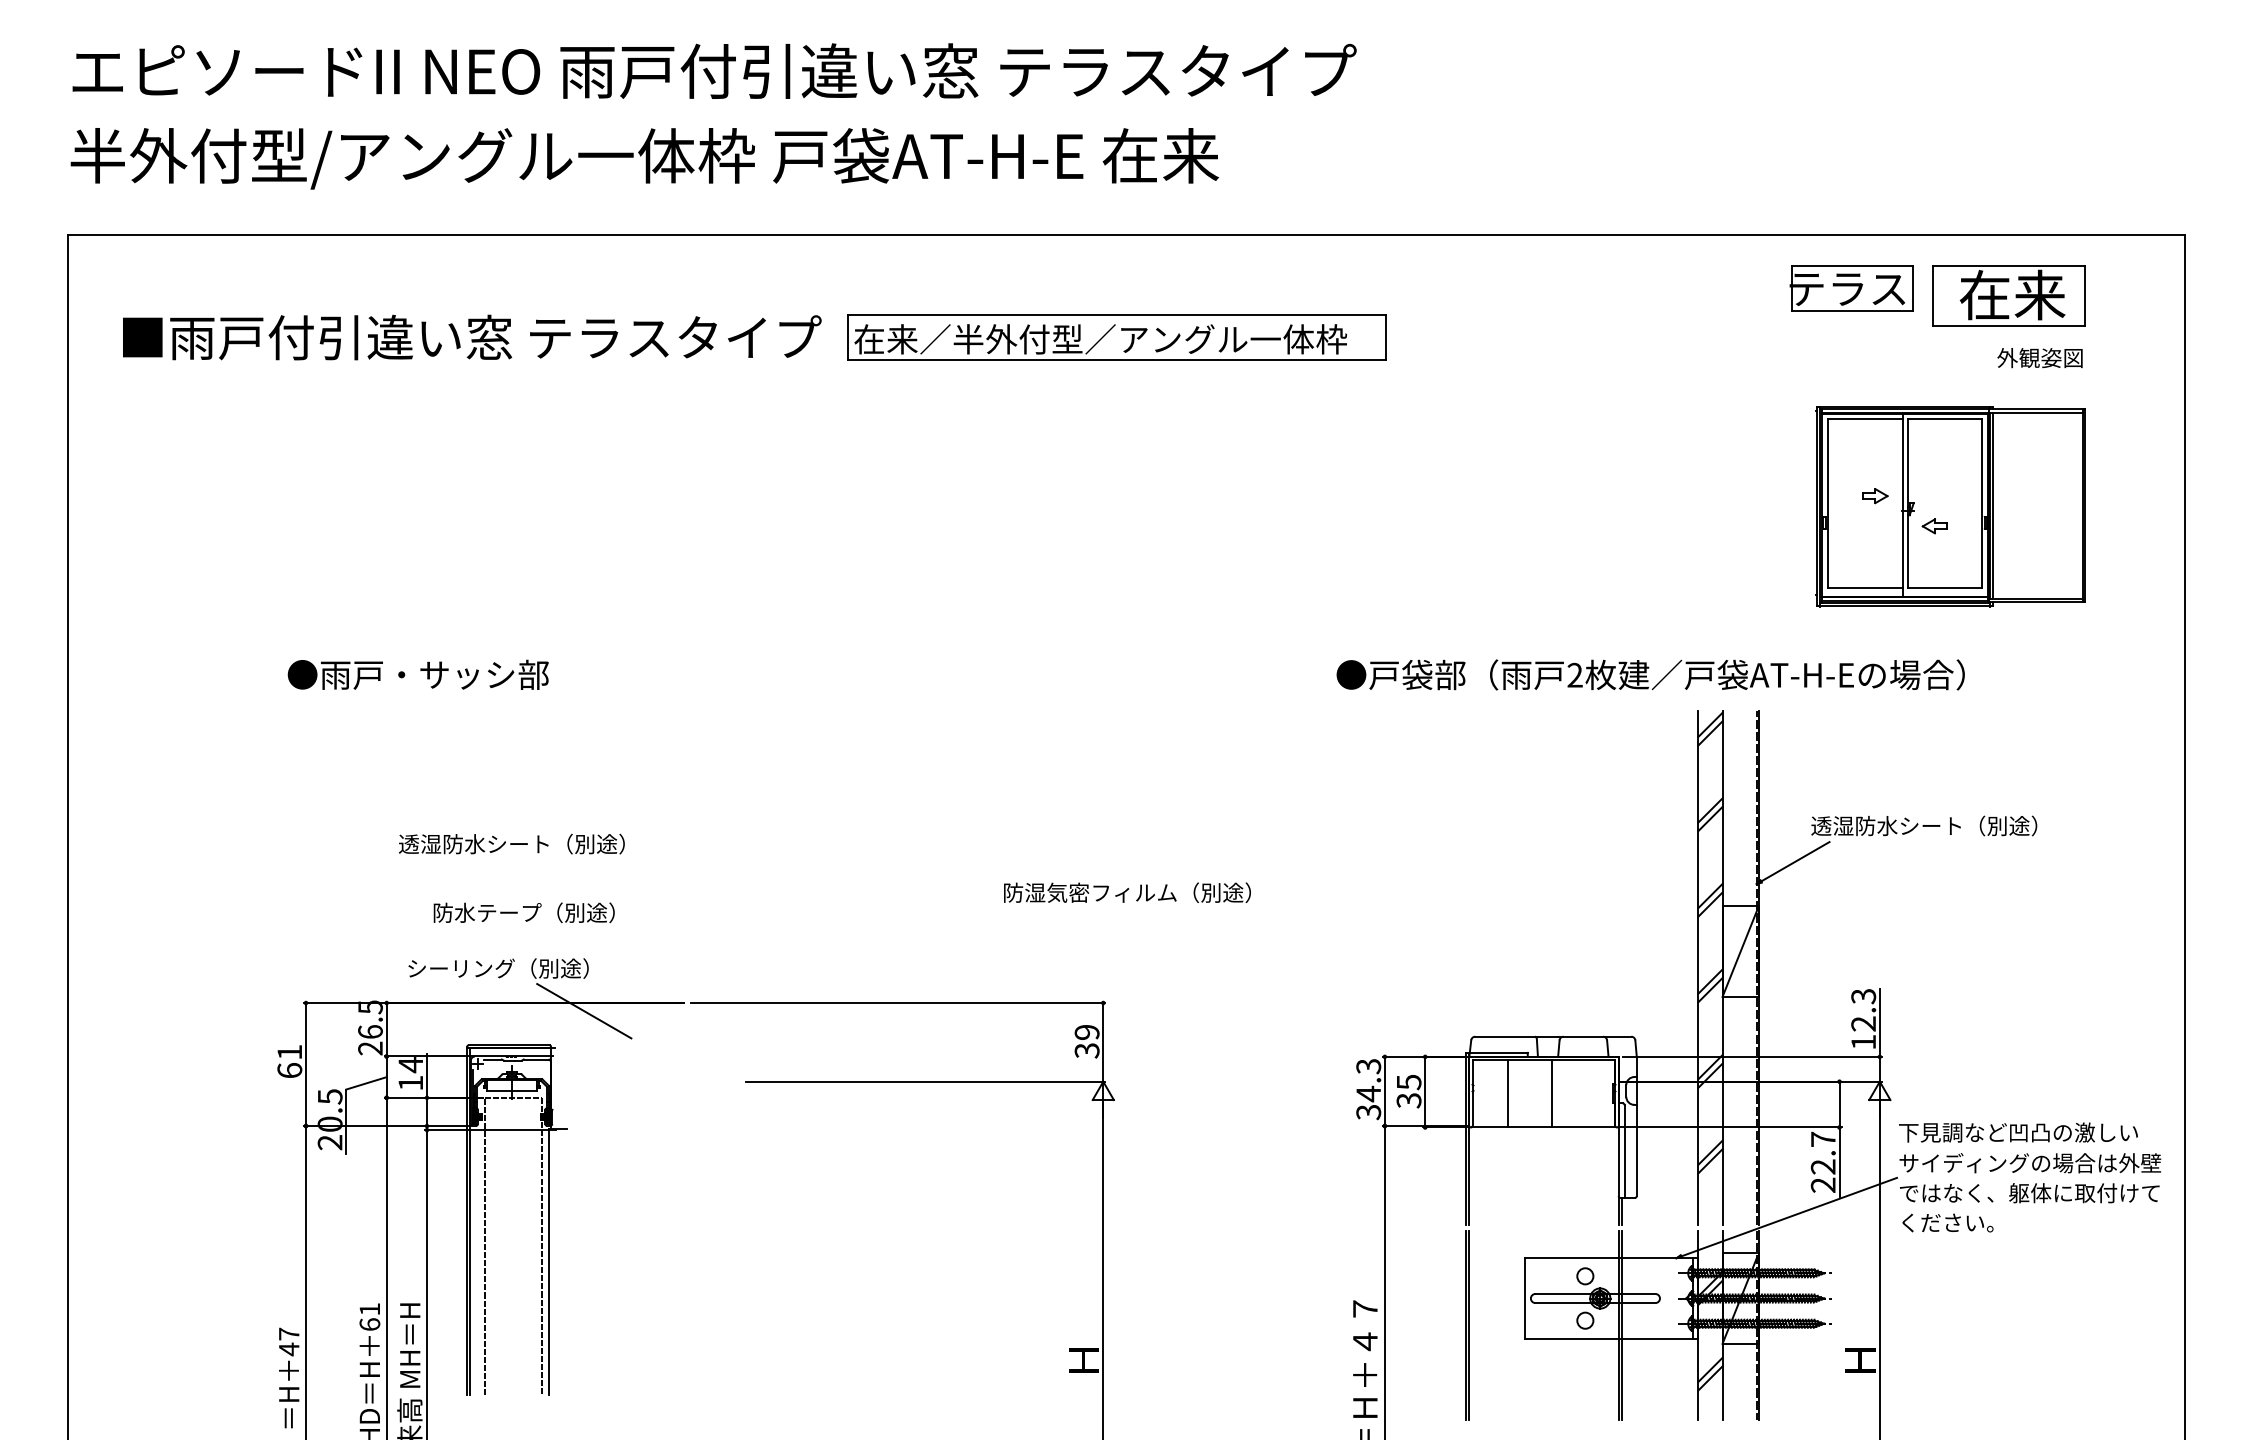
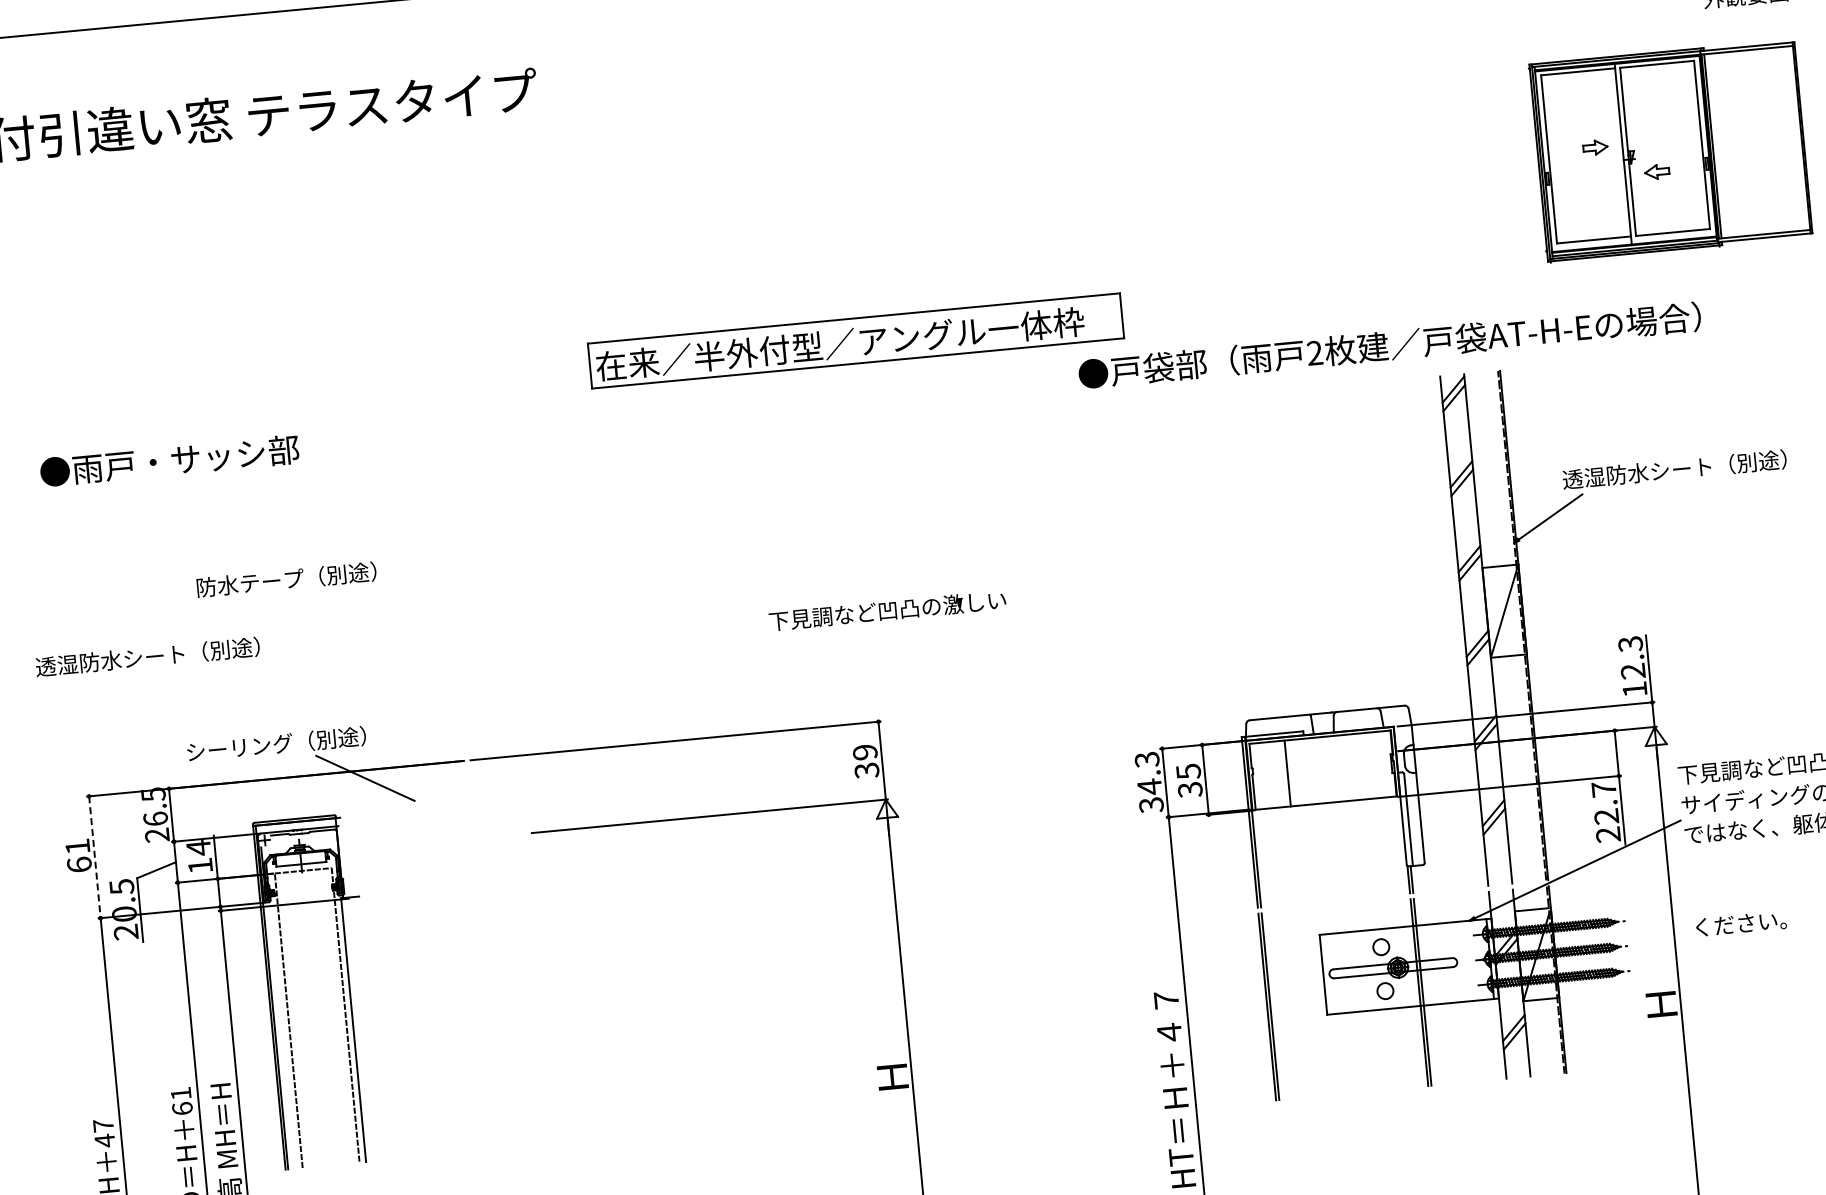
part: (1116, 337) -> (855, 340), moved
text: (511, 843) -> (147, 656), moved
text: (1126, 892) -> (891, 610), 防湿気密フィルム（別途） -> 下見調など凹凸の激しい
text: (523, 912) -> (285, 579), moved
line: (305, 1064) -> (94, 857), solid -> dashed
line: (1552, 1093) -> (1331, 769), removed
text: (1947, 1222) -> (1740, 923), moved

